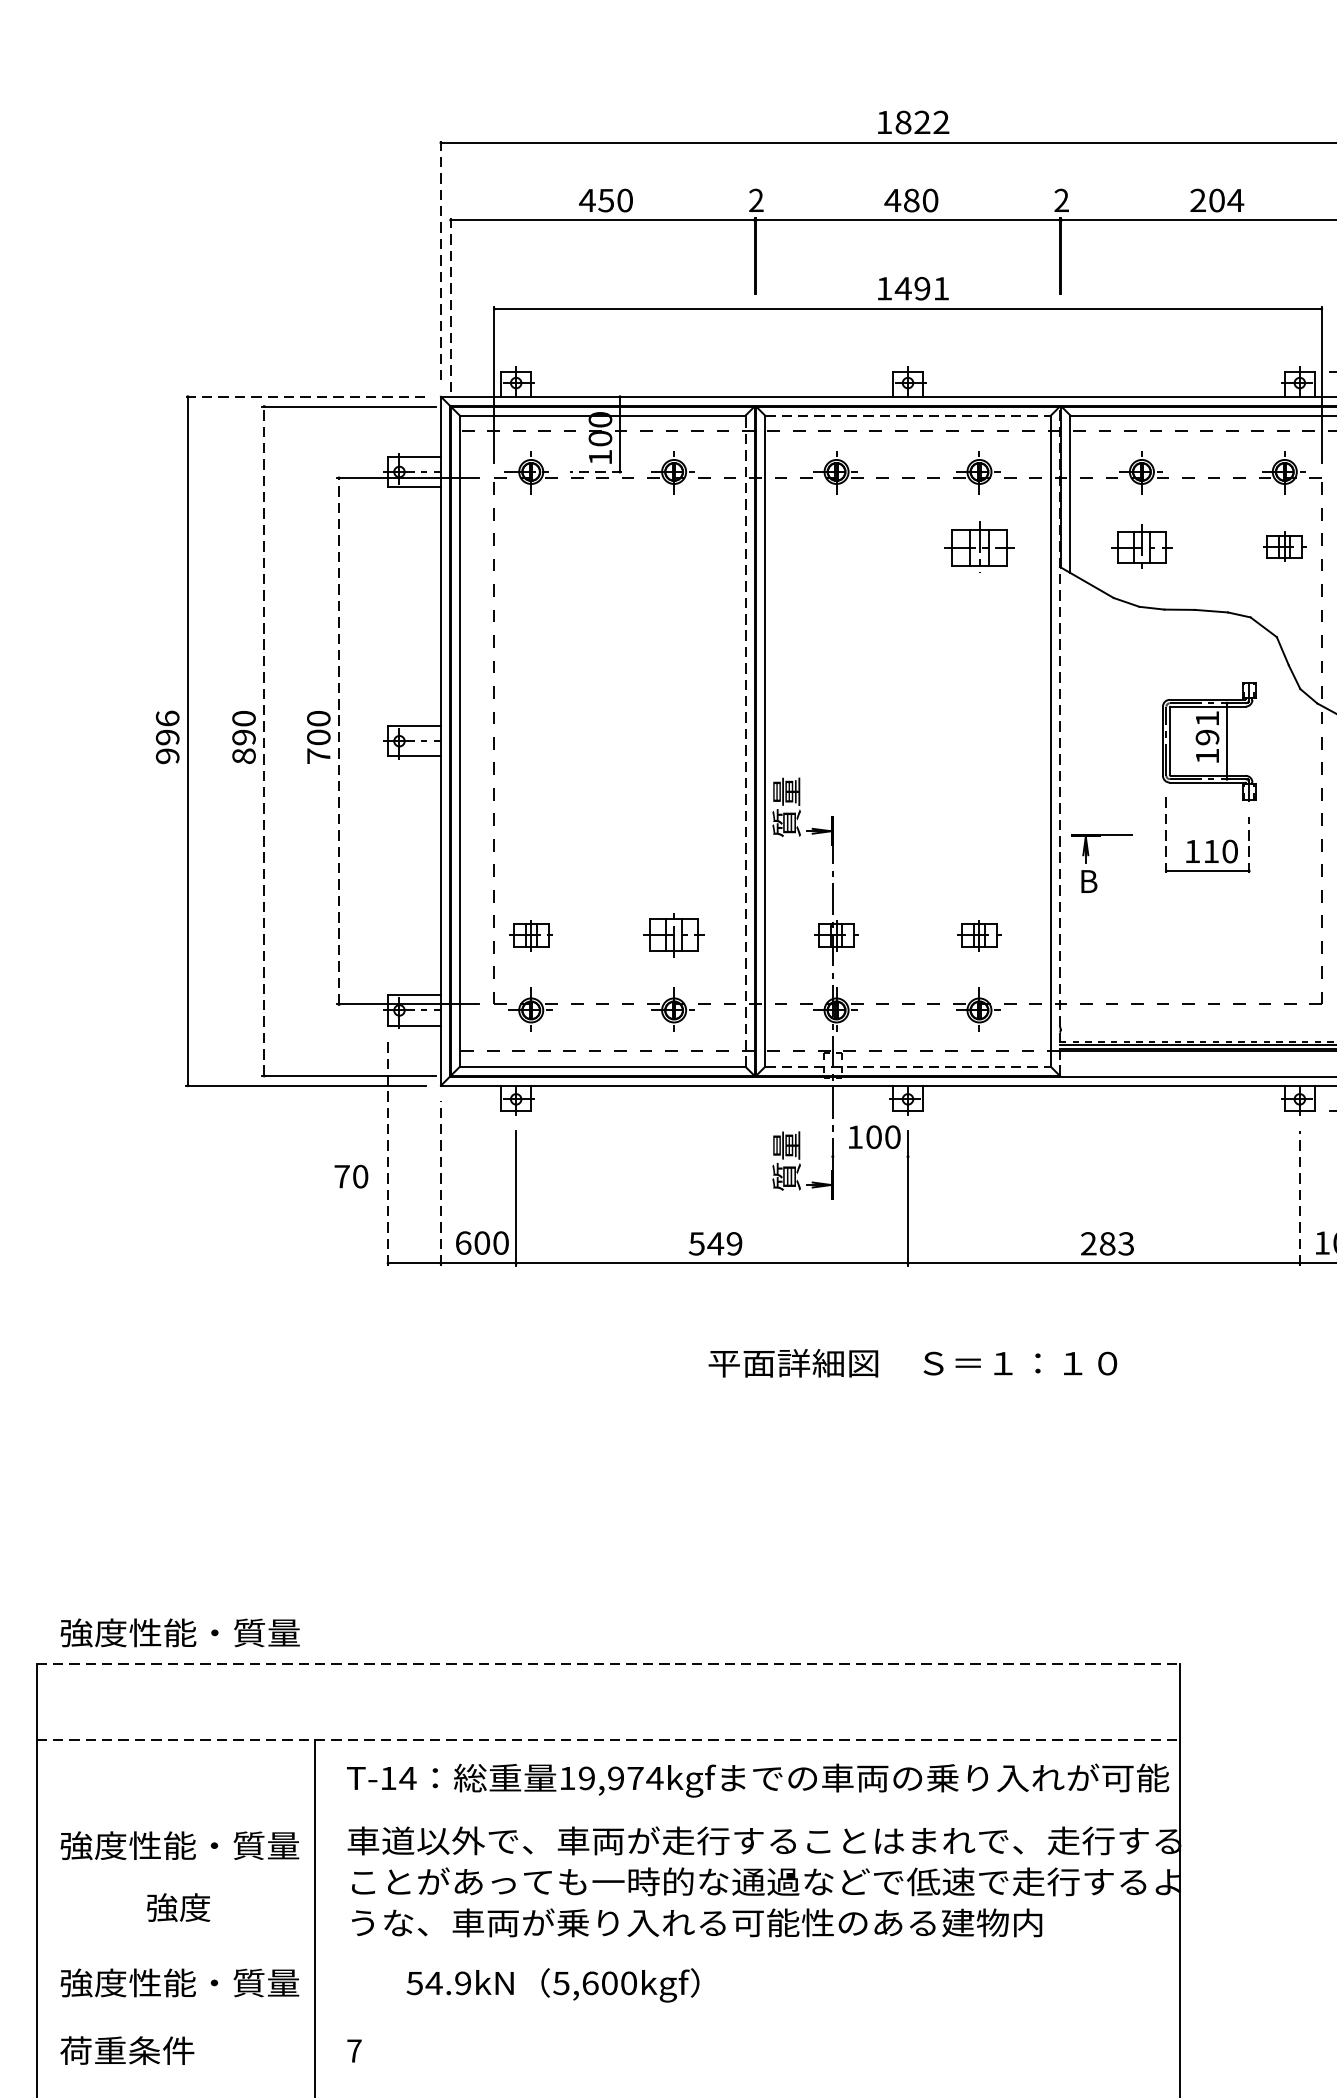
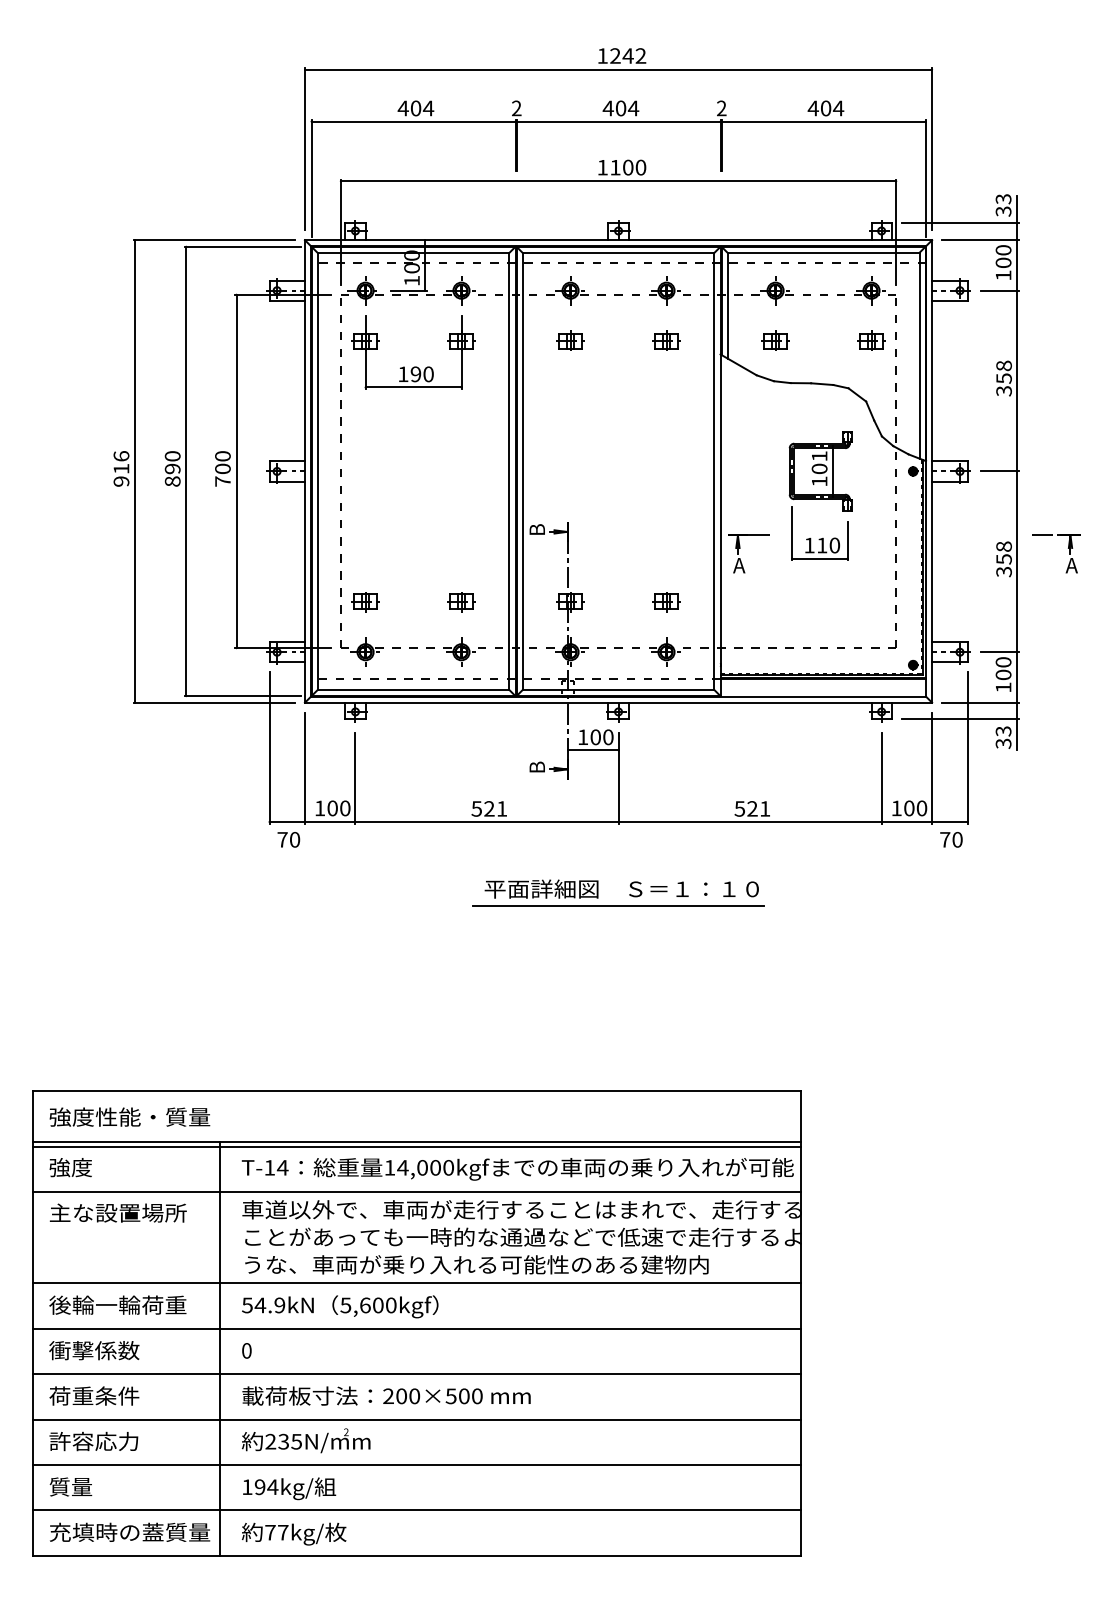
text: (912, 121) -> (621, 55), 1822 -> 1242
text: (616, 200) -> (422, 108), 450 -> 404
text: (921, 200) -> (627, 108), 480 -> 404
text: (1196, 200) -> (812, 108), 204 -> 404
line: (440, 261) -> (304, 149), dashed -> solid
text: (921, 288) -> (627, 167), 1491 -> 1100
line: (450, 304) -> (311, 178), dashed -> solid
line: (306, 397) -> (214, 240), dashed -> solid
line: (907, 415) -> (618, 252), dashed -> solid
line: (595, 471) -> (408, 290), dashed -> solid
part: (836, 546) -> (570, 340), added
part: (979, 546) -> (666, 340), size x0.62
part: (1141, 546) -> (775, 340), size x0.71
part: (604, 584) -> (414, 366), added
text: (167, 736) -> (121, 468), 996 -> 916
text: (1207, 736) -> (819, 468), 191 -> 101
line: (264, 741) -> (186, 471), dashed -> solid
line: (339, 741) -> (236, 471), dashed -> solid
line: (745, 741) -> (509, 471), dashed -> solid
line: (1059, 741) -> (720, 471), dashed -> solid
text: (785, 806) -> (536, 515), 質量 -> B
line: (1167, 833) -> (792, 533), dashed -> solid
line: (1249, 845) -> (847, 541), dashed -> solid
text: (1088, 881) -> (739, 565), B -> A
part: (674, 936) -> (461, 602), size x0.71
line: (907, 1067) -> (618, 690), dashed -> solid
line: (388, 1152) -> (269, 747), dashed -> solid
line: (870, 1156) -> (593, 750), added
text: (785, 1161) -> (536, 753), 質量 -> B
text: (350, 1176) -> (288, 839), moved
line: (440, 1182) -> (304, 767), dashed -> solid
line: (1299, 1197) -> (881, 777), dashed -> solid
text: (464, 1243) -> (320, 808), 600 -> 100
text: (724, 1243) -> (495, 808), 549 -> 521
text: (1107, 1243) -> (752, 808), 283 -> 521
line: (907, 1389) -> (618, 906), added
text: (179, 1631) -> (129, 1116), moved
line: (608, 1664) -> (417, 1091), dashed -> solid
line: (608, 1739) -> (417, 1141), dashed -> solid
line: (607, 1746) -> (416, 1146), added
text: (620, 1777) -> (425, 1167), 19,974kgf -> 14,000kgf
line: (607, 1815) -> (416, 1192), added
text: (179, 1844) -> (129, 1212), 強度性能・質量 -> 主な設置場所
text: (178, 1907) -> (70, 1167), moved
line: (607, 1950) -> (416, 1283), added
text: (179, 1981) -> (129, 1304), 強度性能・質量 -> 後輪一輪荷重
text: (553, 1984) -> (340, 1306), moved
line: (607, 2017) -> (416, 1328), added
text: (127, 2050) -> (94, 1350), 荷重条件 -> 衝撃係数
text: (353, 2050) -> (246, 1350), 7 -> 0
line: (607, 2086) -> (416, 1374), added

